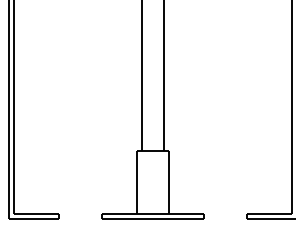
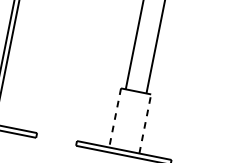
line: (136, 182) -> (114, 117), solid -> dashed
line: (169, 182) -> (145, 124), solid -> dashed

